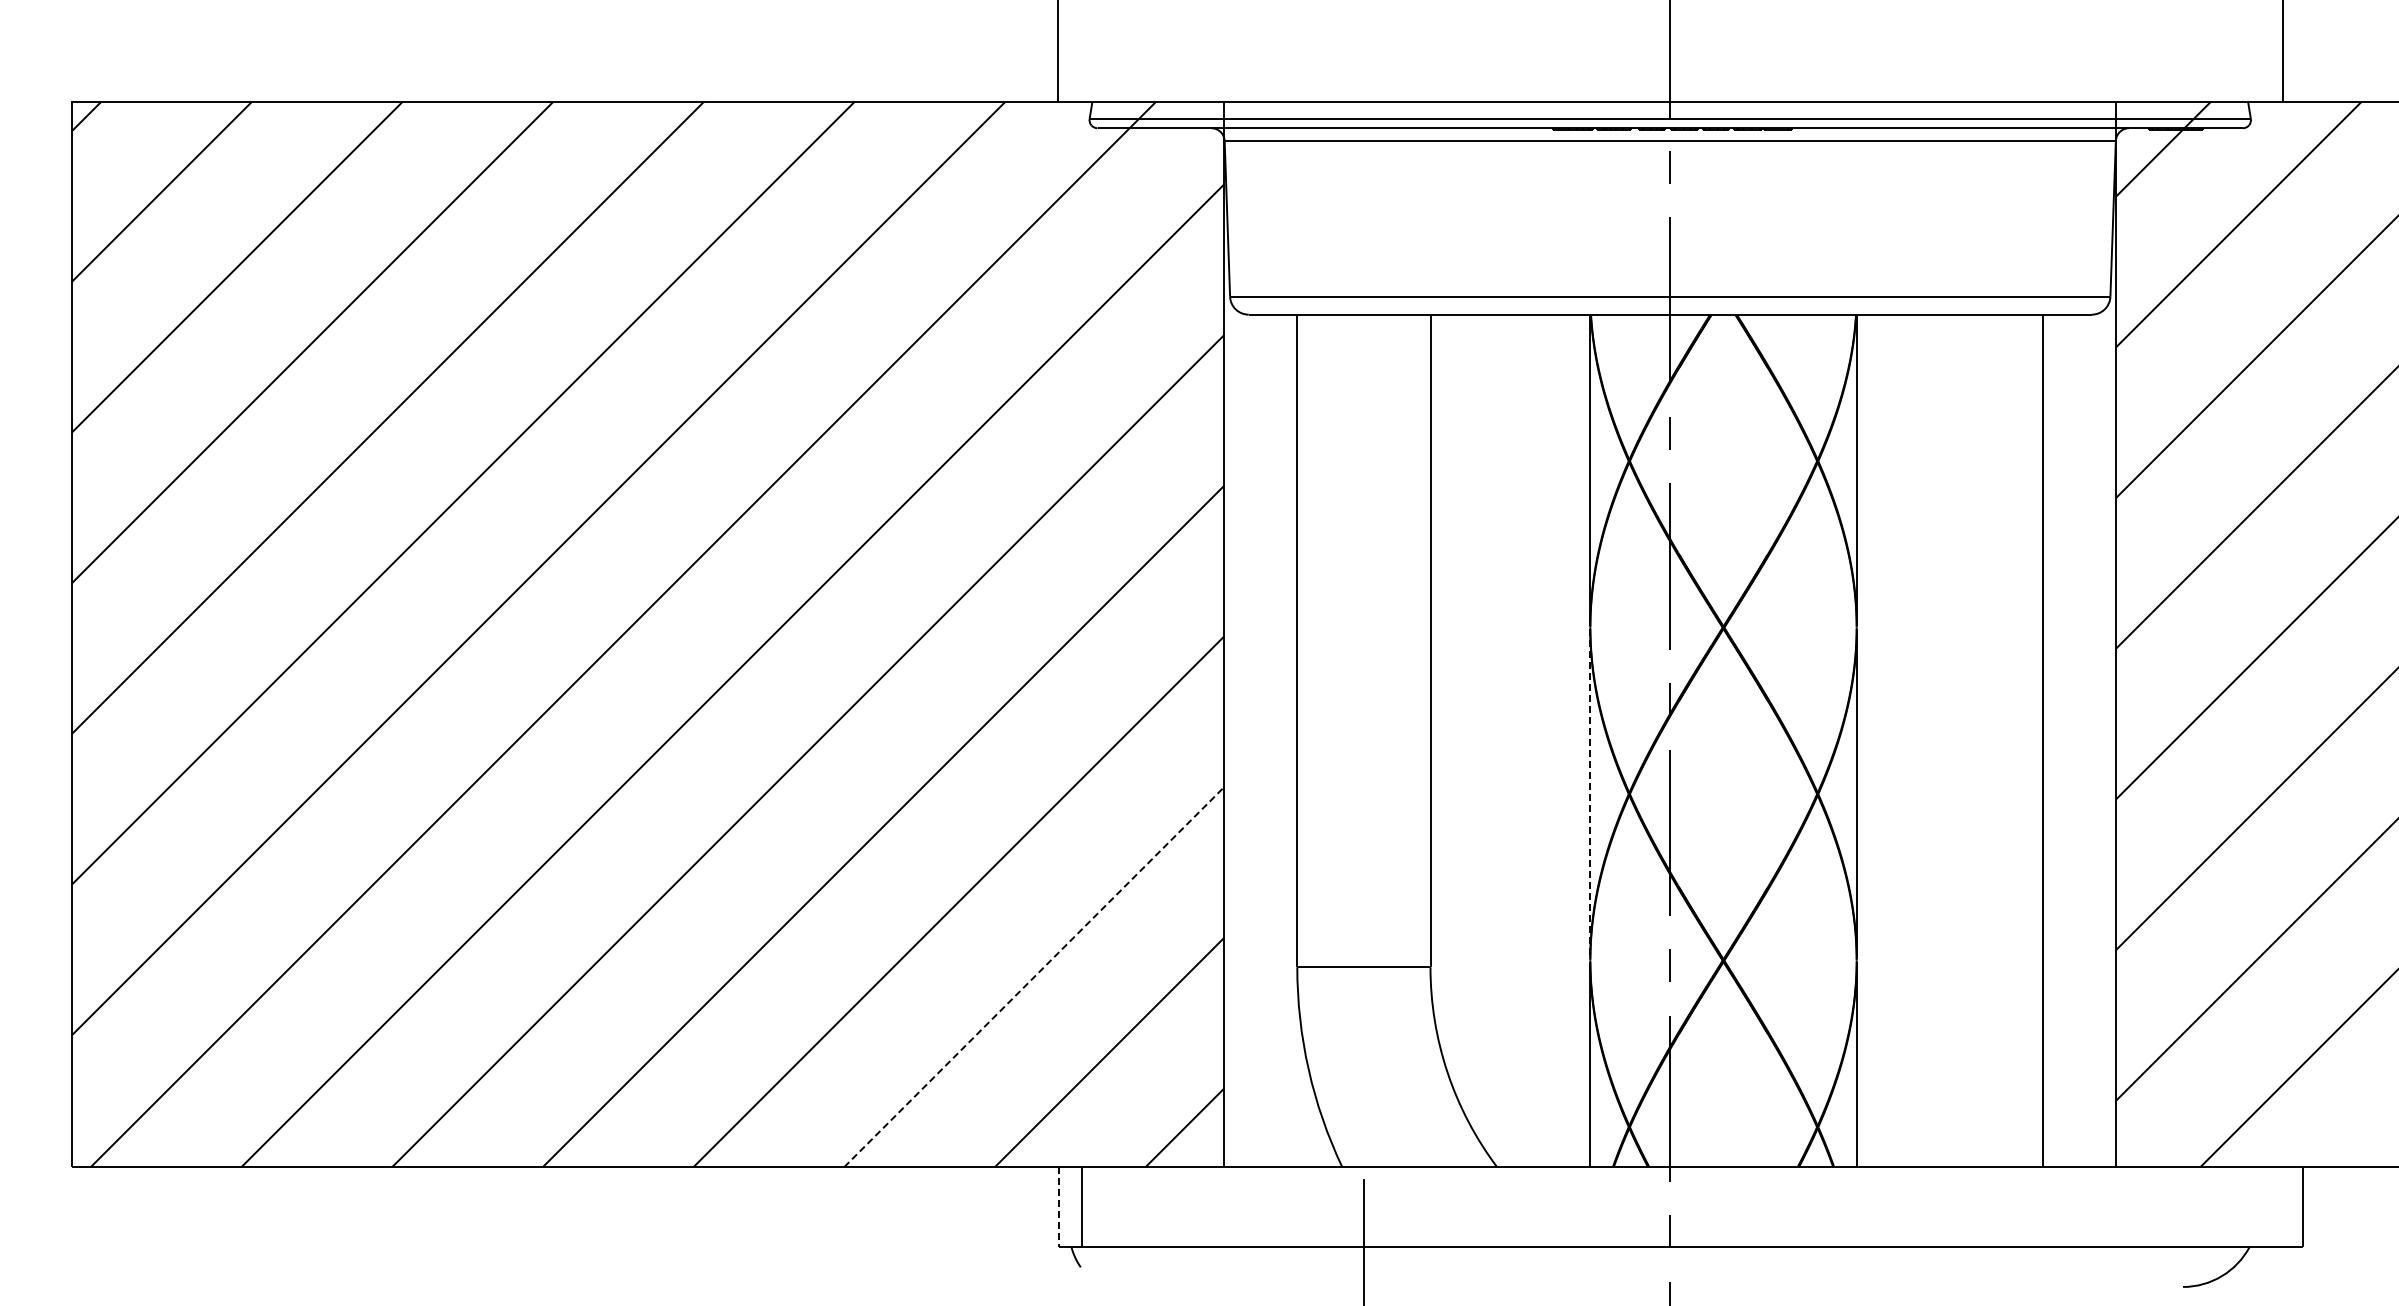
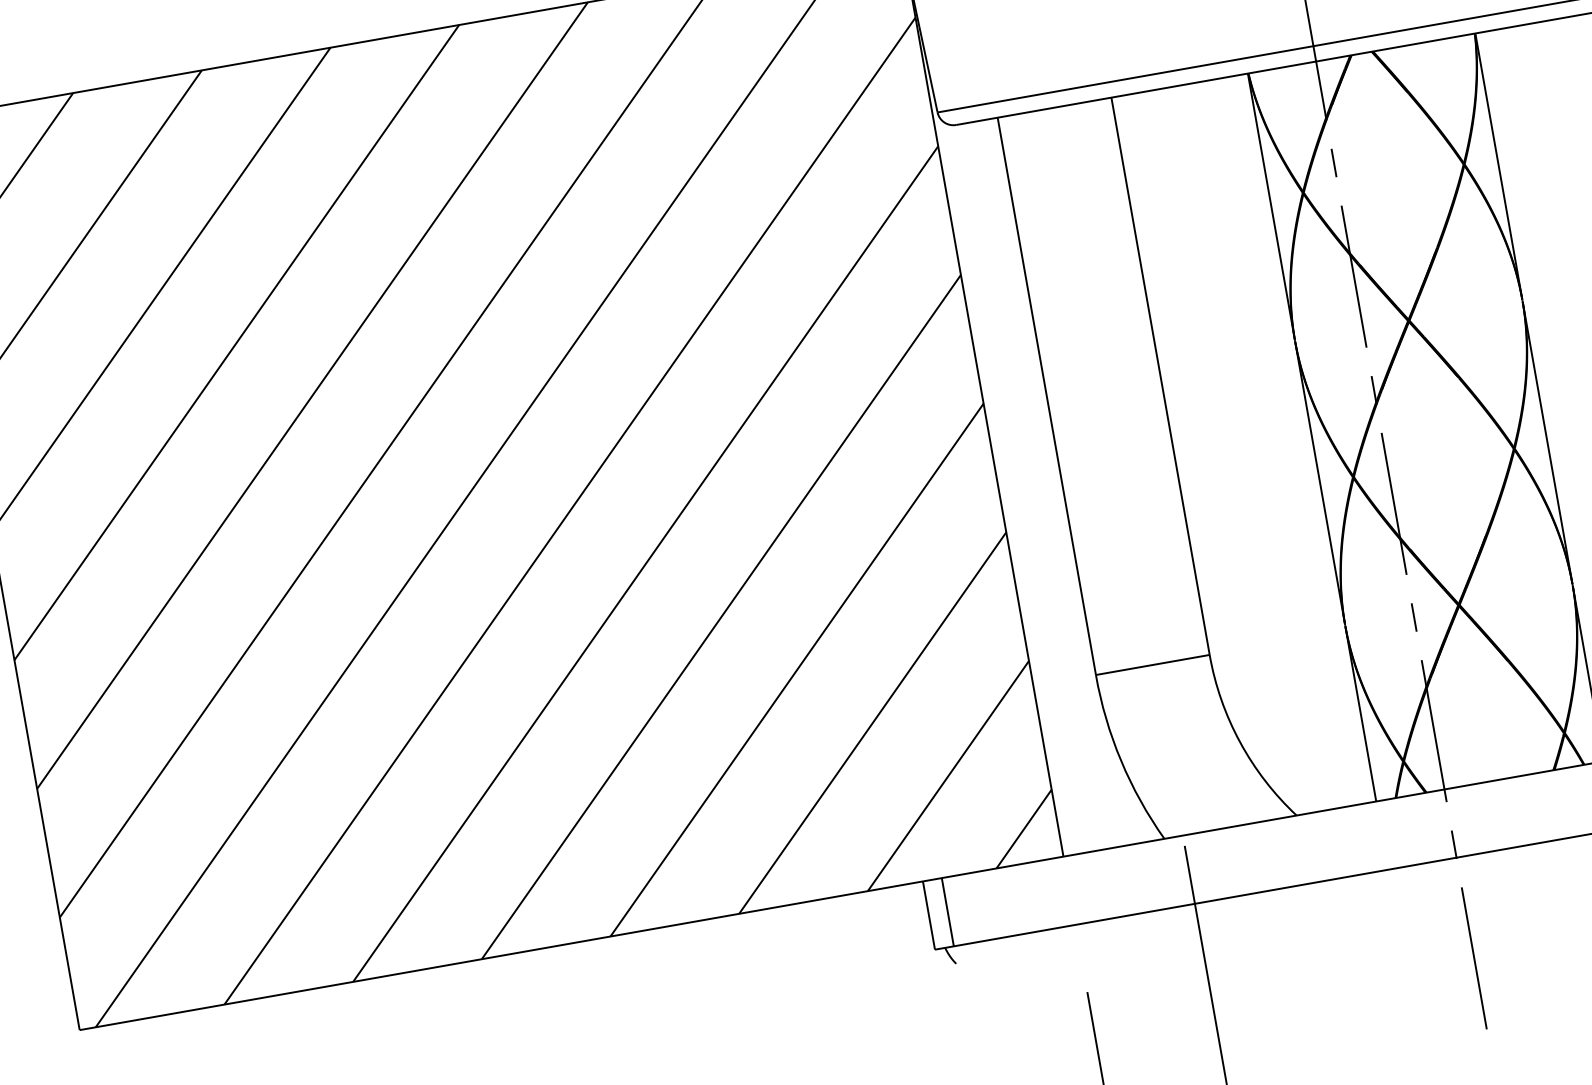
line: (1590, 794) -> (1320, 483), dashed -> solid
line: (1034, 977) -> (873, 723), dashed -> solid
line: (1059, 1207) -> (929, 915), dashed -> solid

